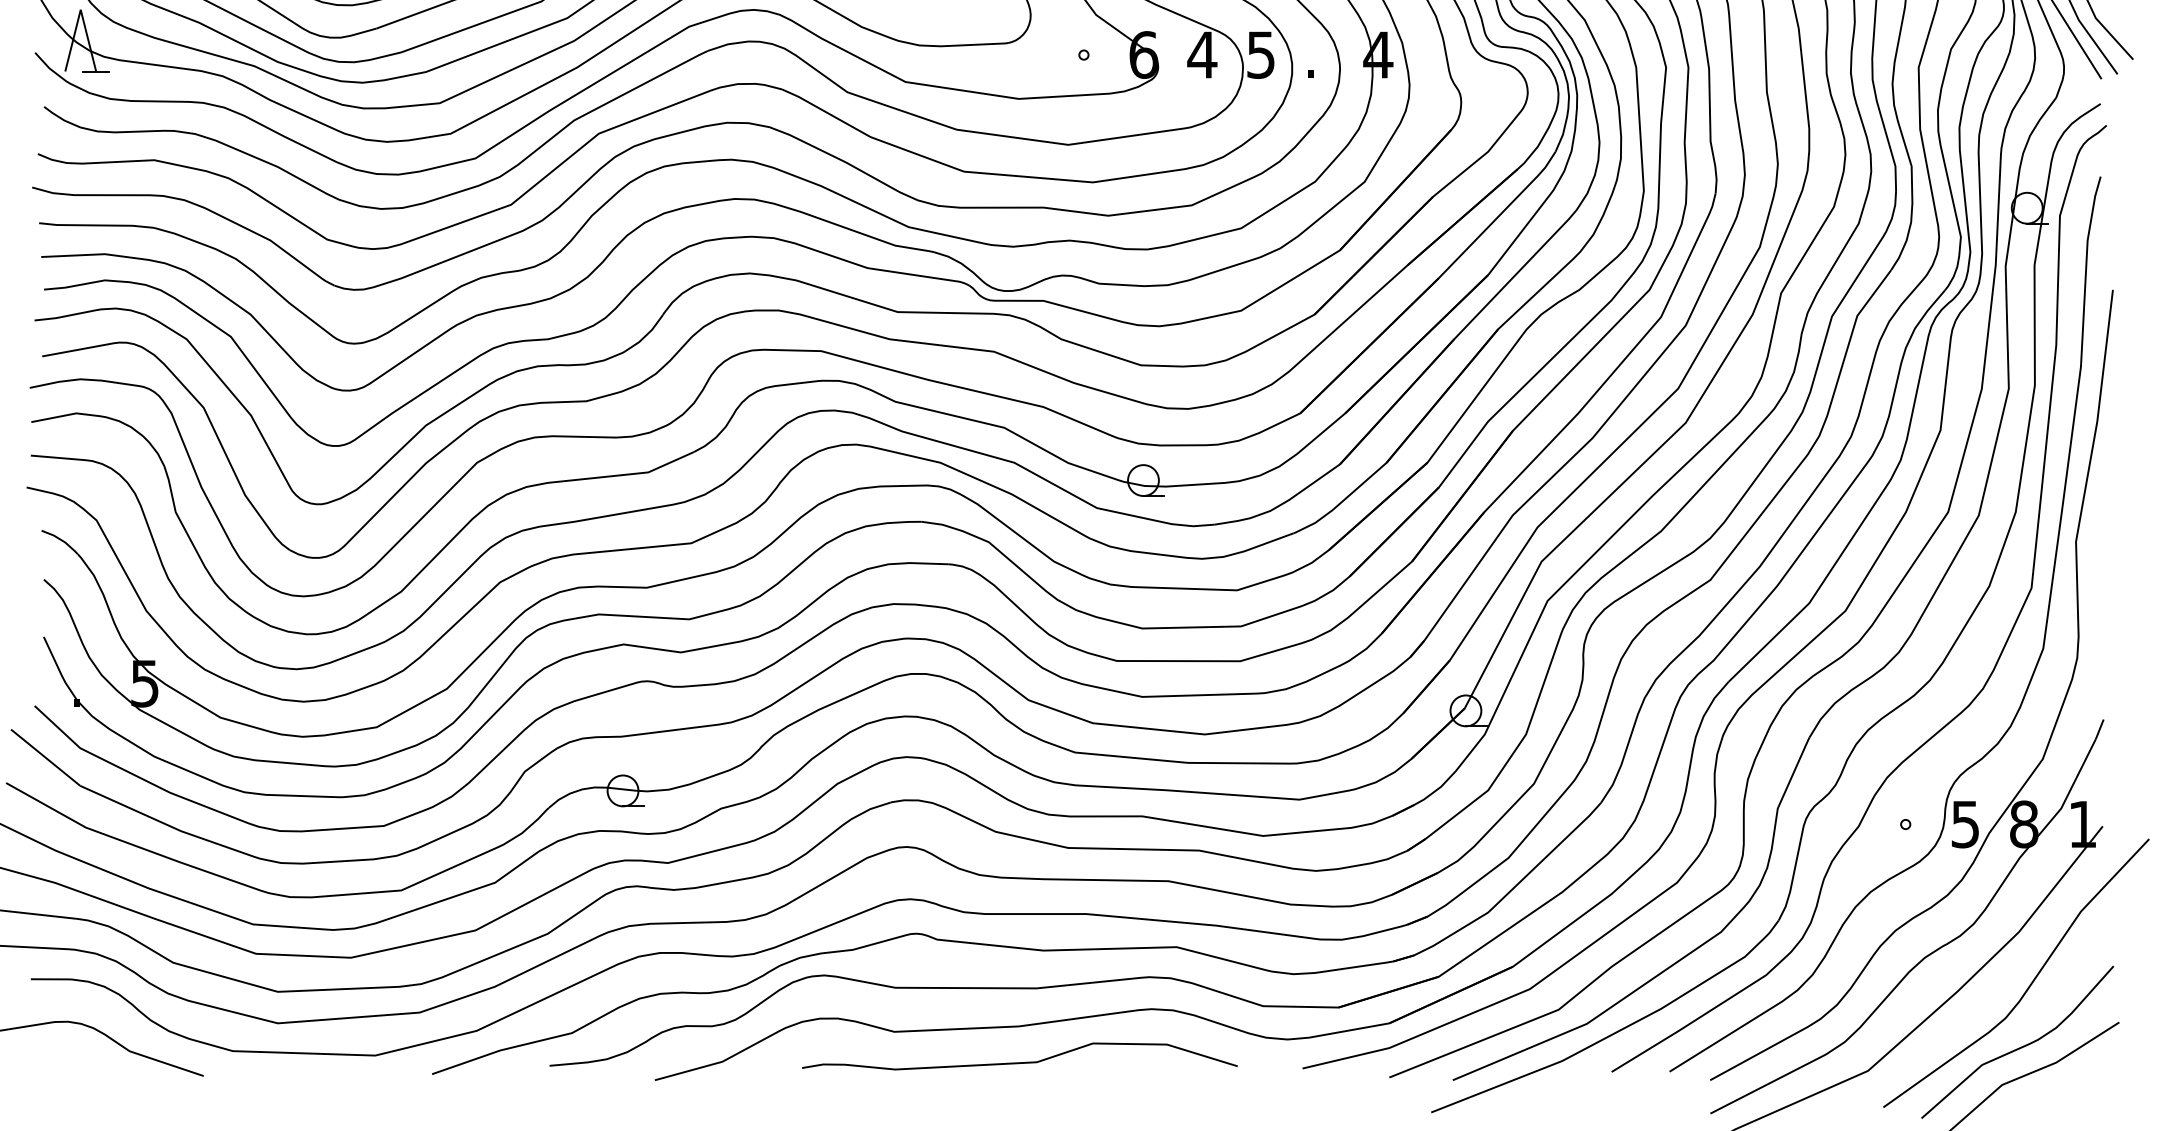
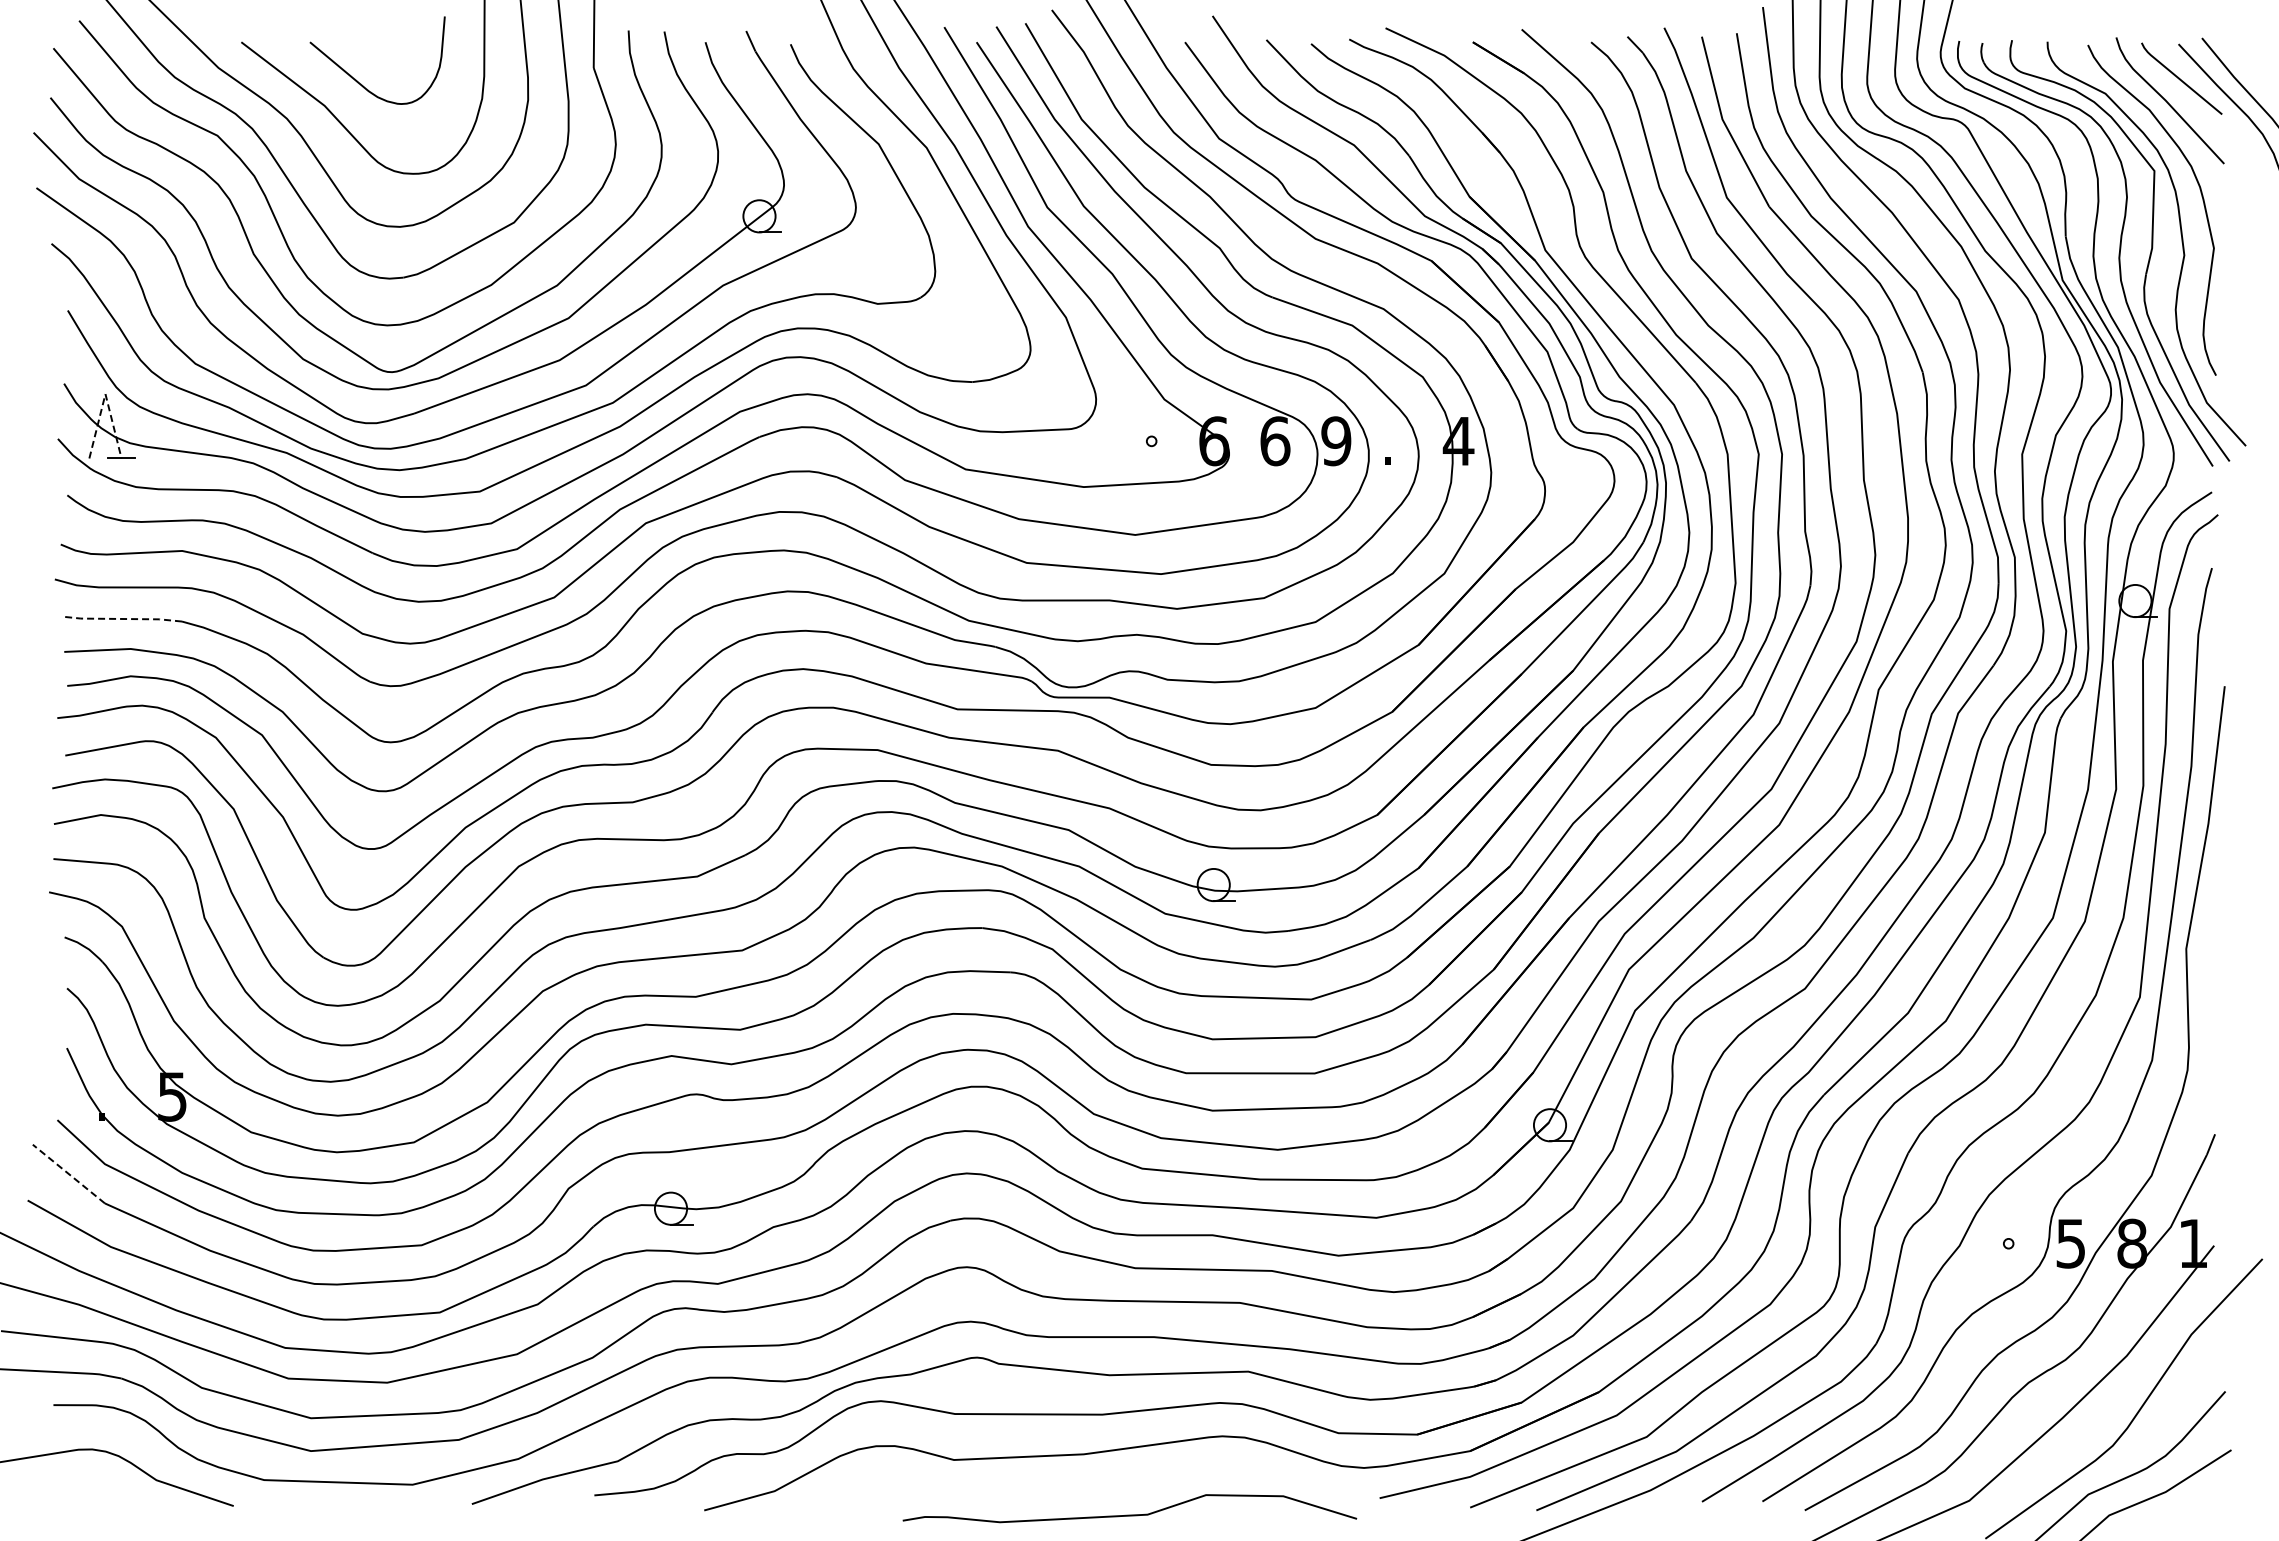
line: (80, 10) -> (105, 394), solid -> dashed
text: (1201, 55) -> (1274, 441), 4 -> 6
text: (1261, 55) -> (1336, 441), 5 -> 9
line: (96, 224) -> (121, 618), solid -> dashed
line: (45, 758) -> (68, 1174), solid -> dashed
curve: (1019, 1062) -> (1129, 1514), moved

